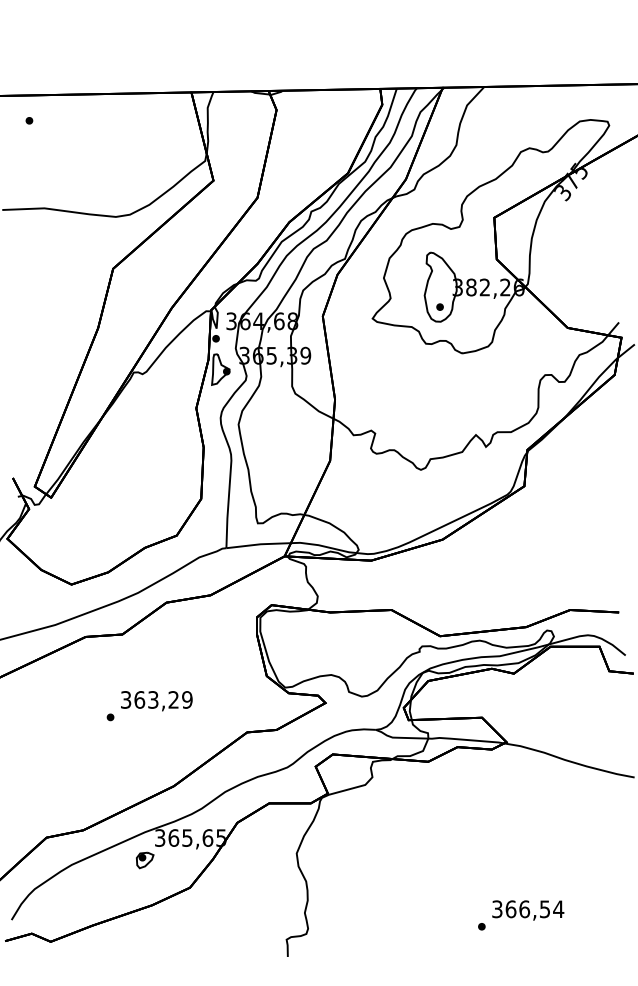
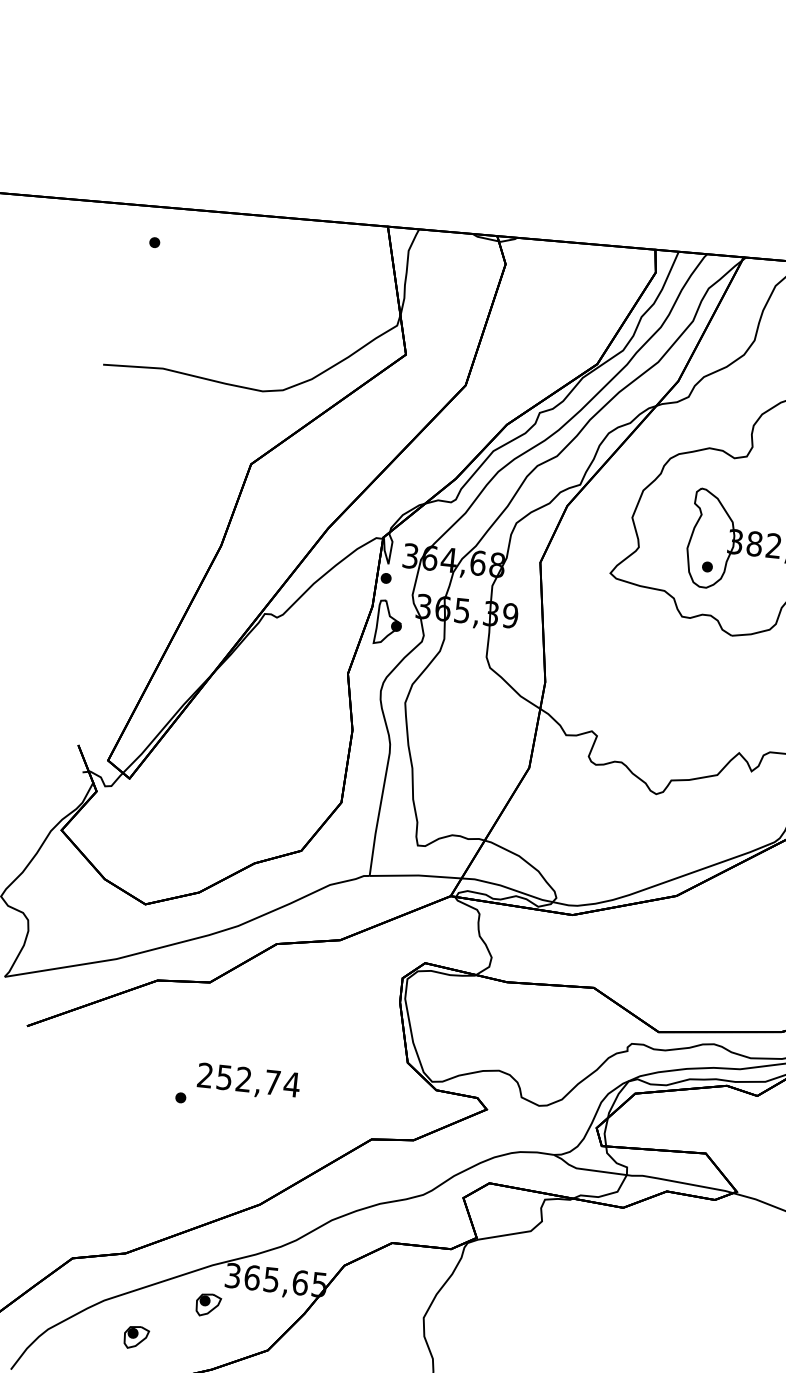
text: (156, 699) -> (248, 1079), 363,29 -> 252,74
part: (97, 888) -> (136, 1337), added

